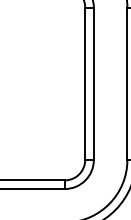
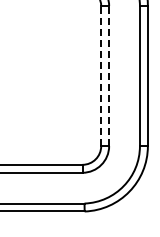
line: (85, 83) -> (101, 75), solid -> dashed
line: (94, 83) -> (109, 75), solid -> dashed

